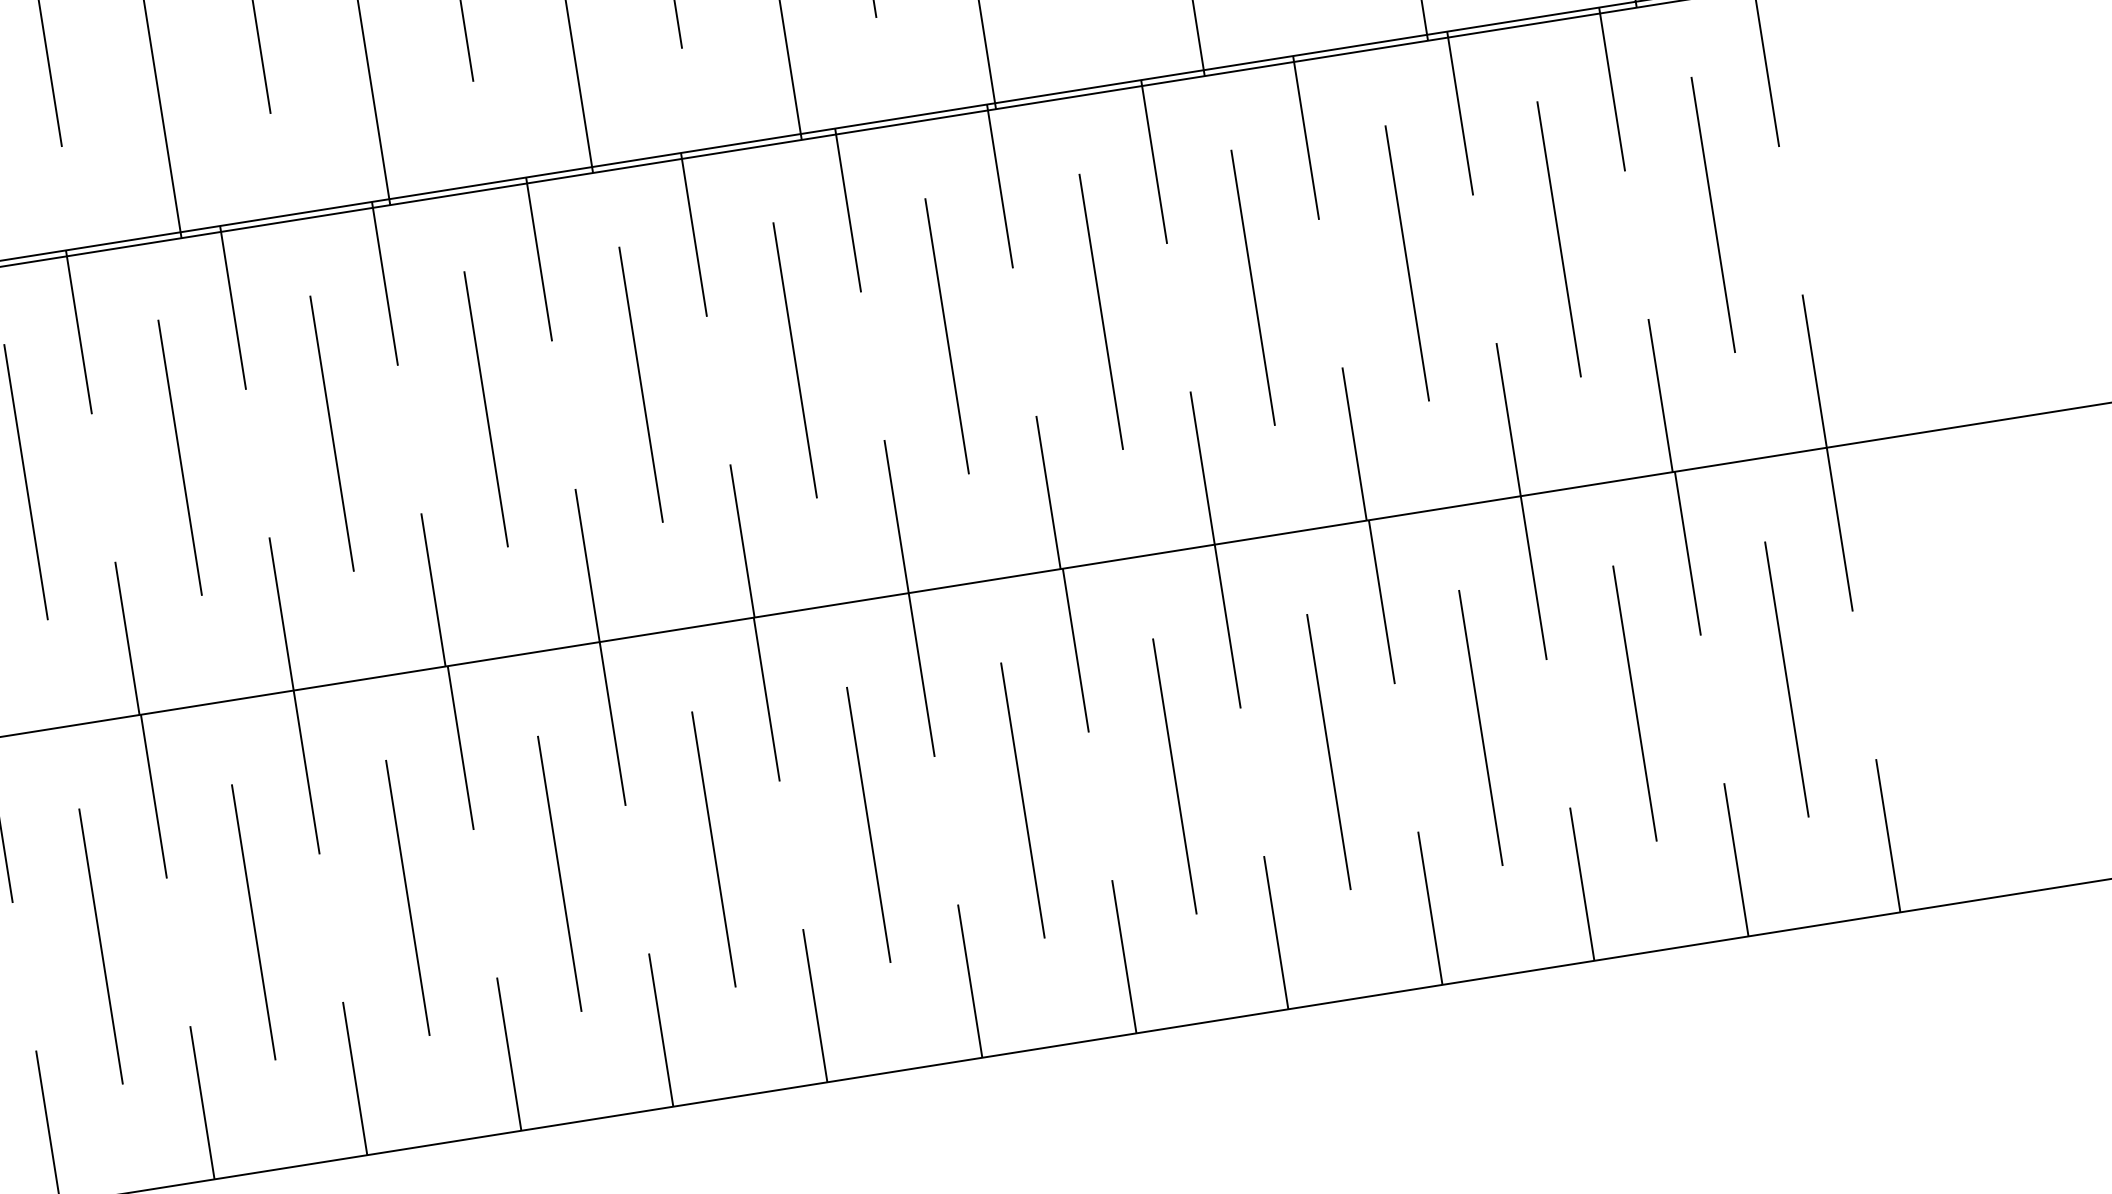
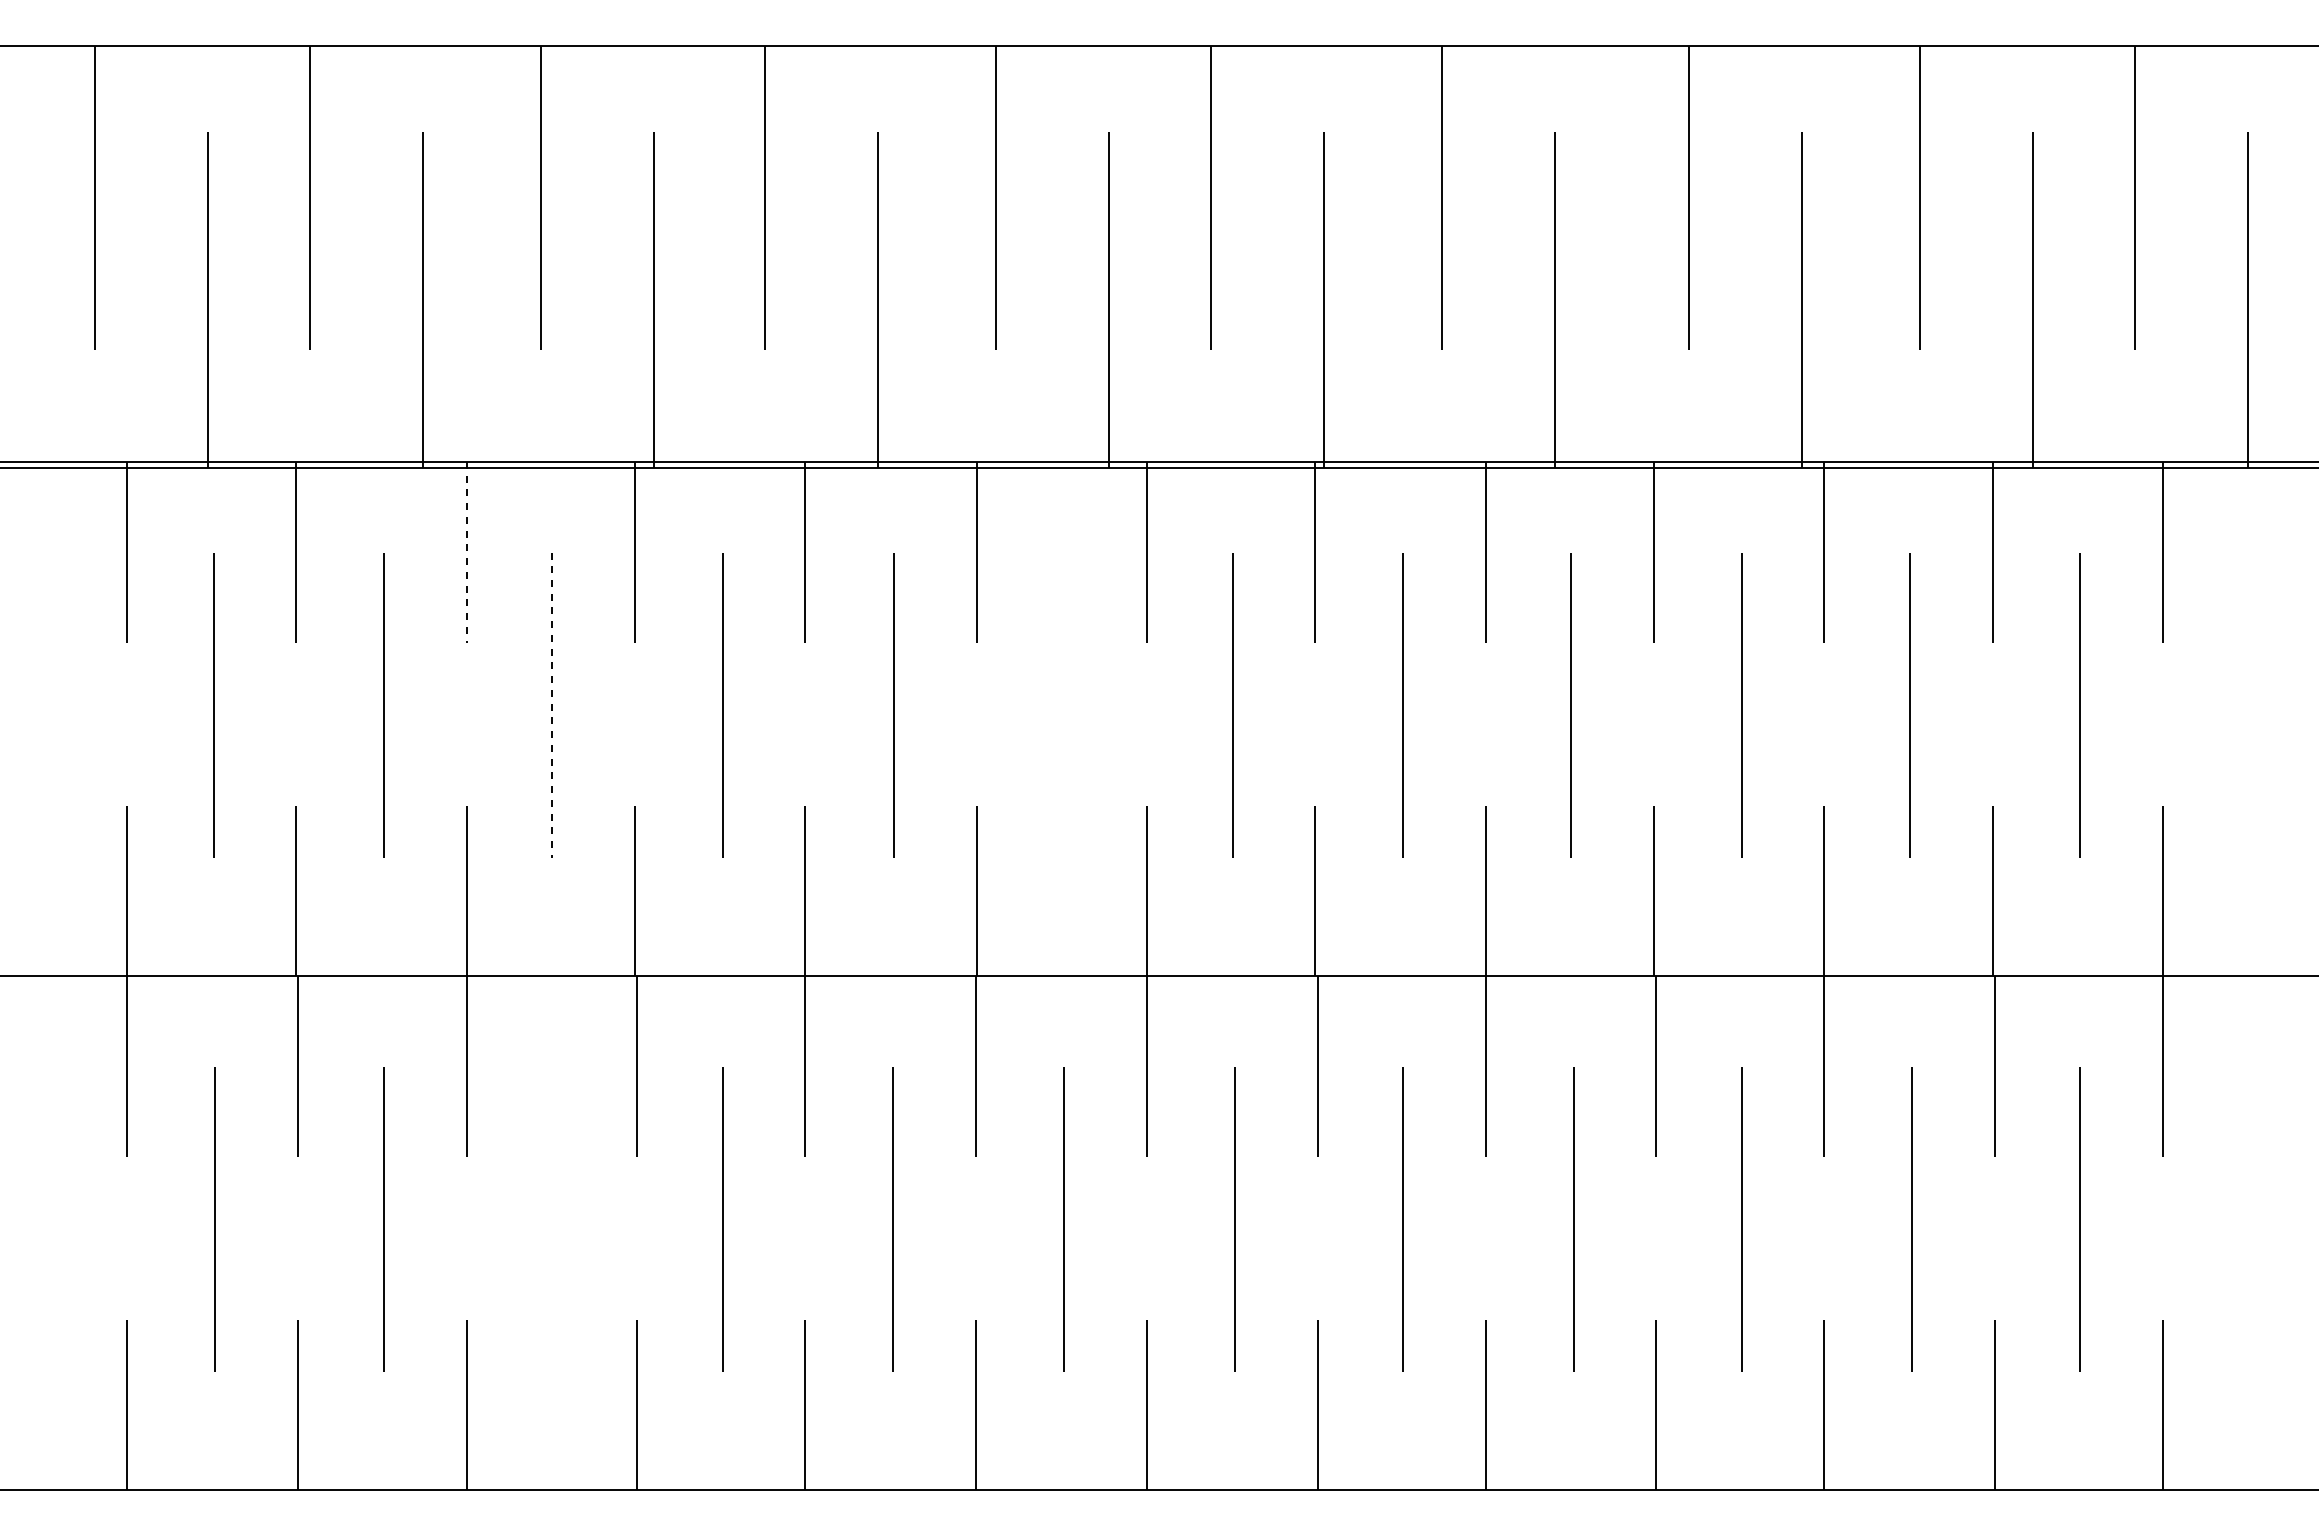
line: (232, 307) -> (466, 552), solid -> dashed
line: (794, 360) -> (1063, 705), removed
line: (332, 433) -> (552, 705), solid -> dashed
line: (407, 898) -> (554, 1219), removed

